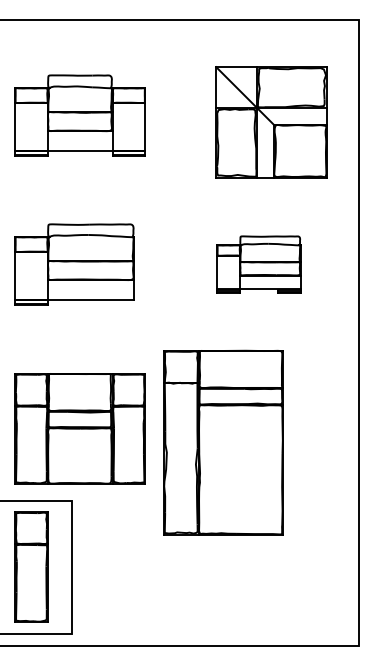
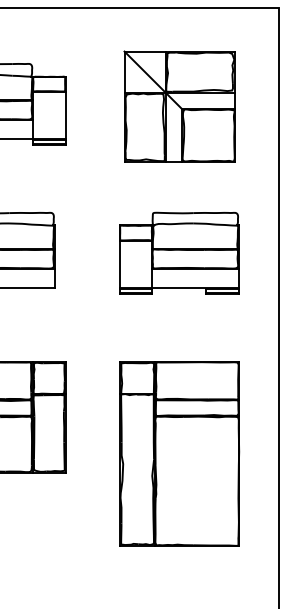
part: (271, 122) -> (179, 106), moved
part: (258, 264) -> (178, 252), size x1.43
part: (223, 442) -> (179, 453), moved

